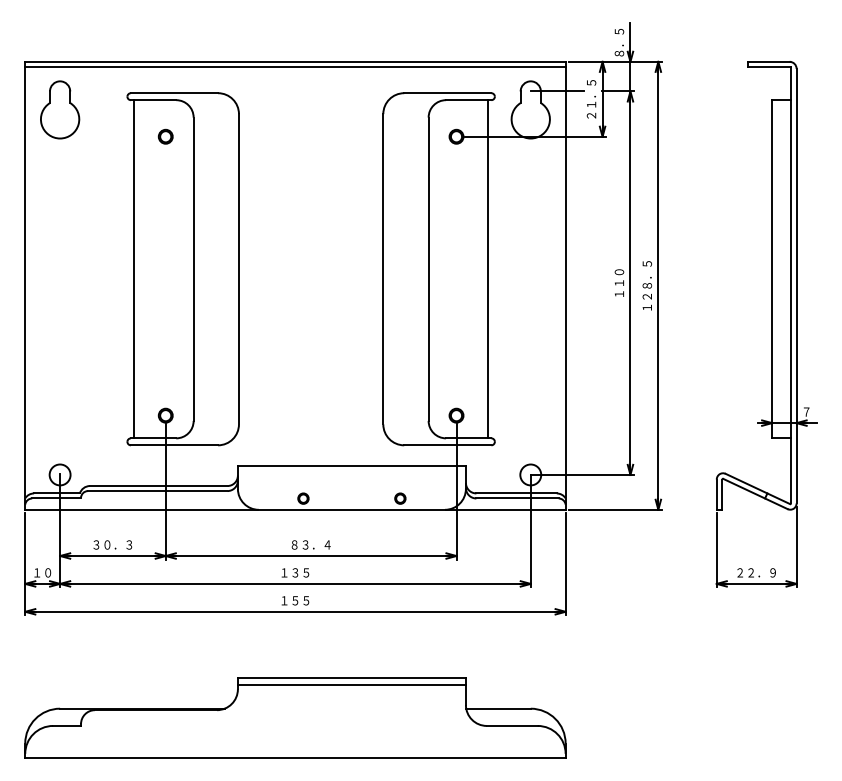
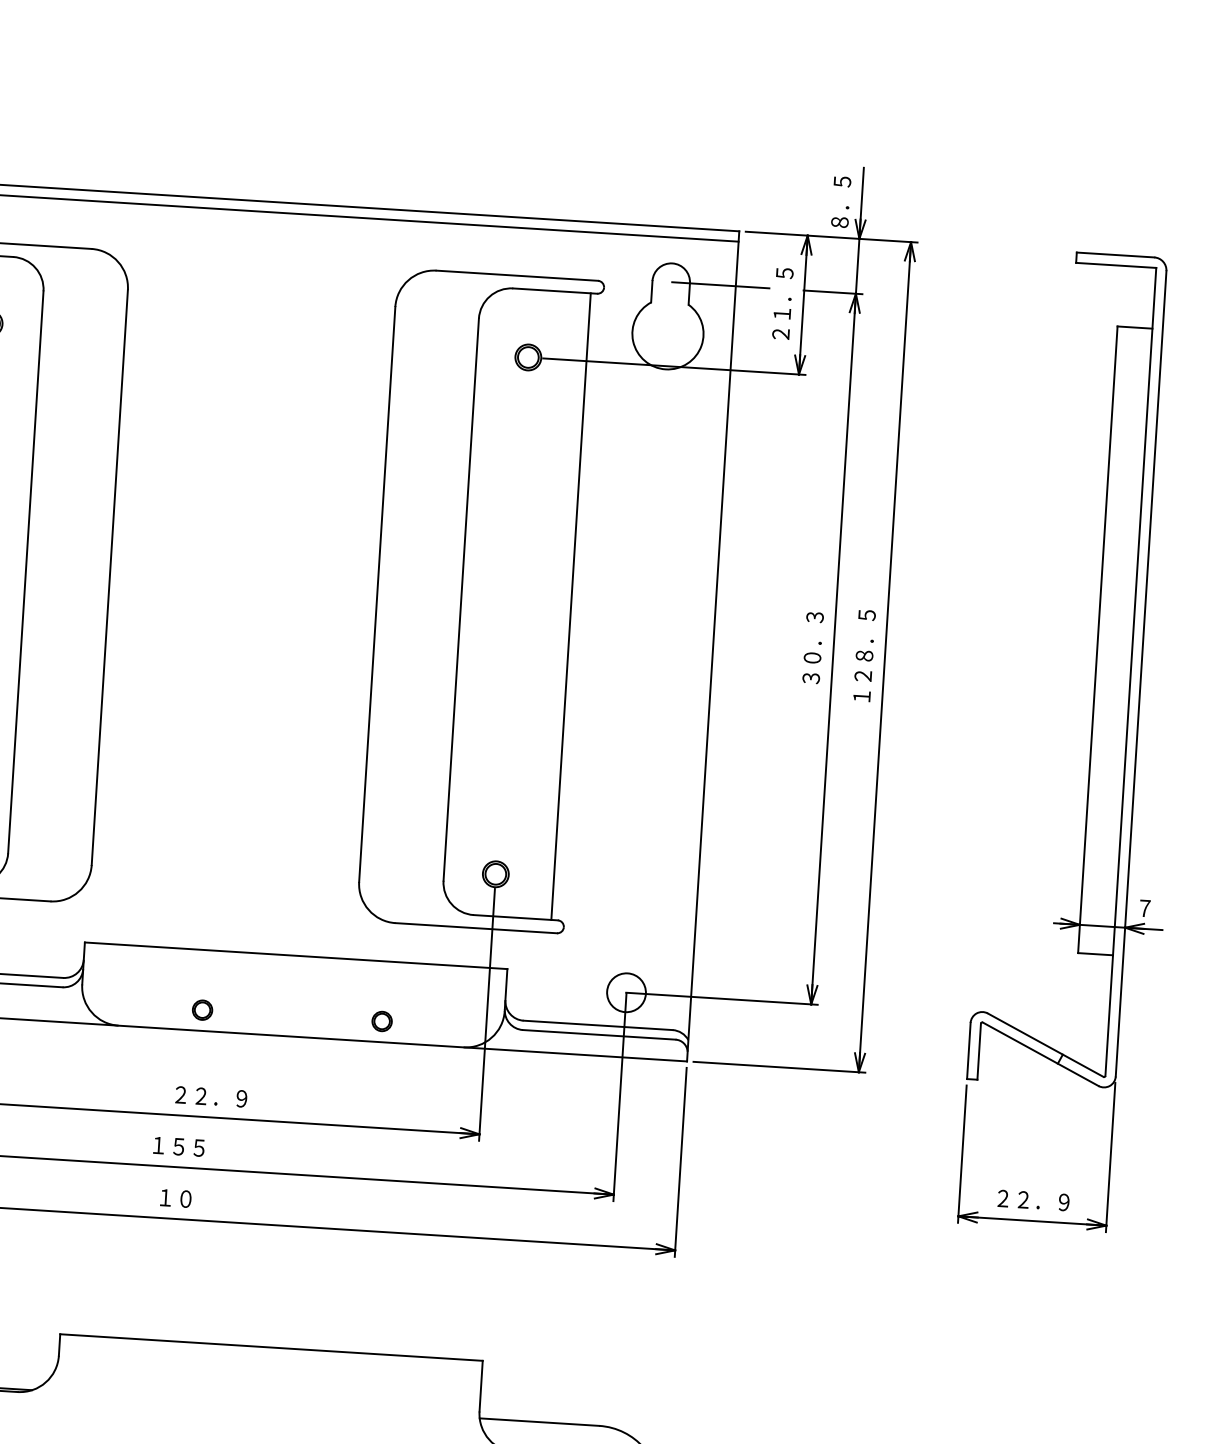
text: (619, 283) -> (813, 648), １１０ -> ３０．３
text: (310, 544) -> (210, 1095), ８３．４ -> ２２．９
text: (295, 572) -> (179, 1146), １３５ -> １５５
text: (295, 600) -> (175, 1197), １５５ -> １０
line: (351, 684) -> (269, 1360), removed

